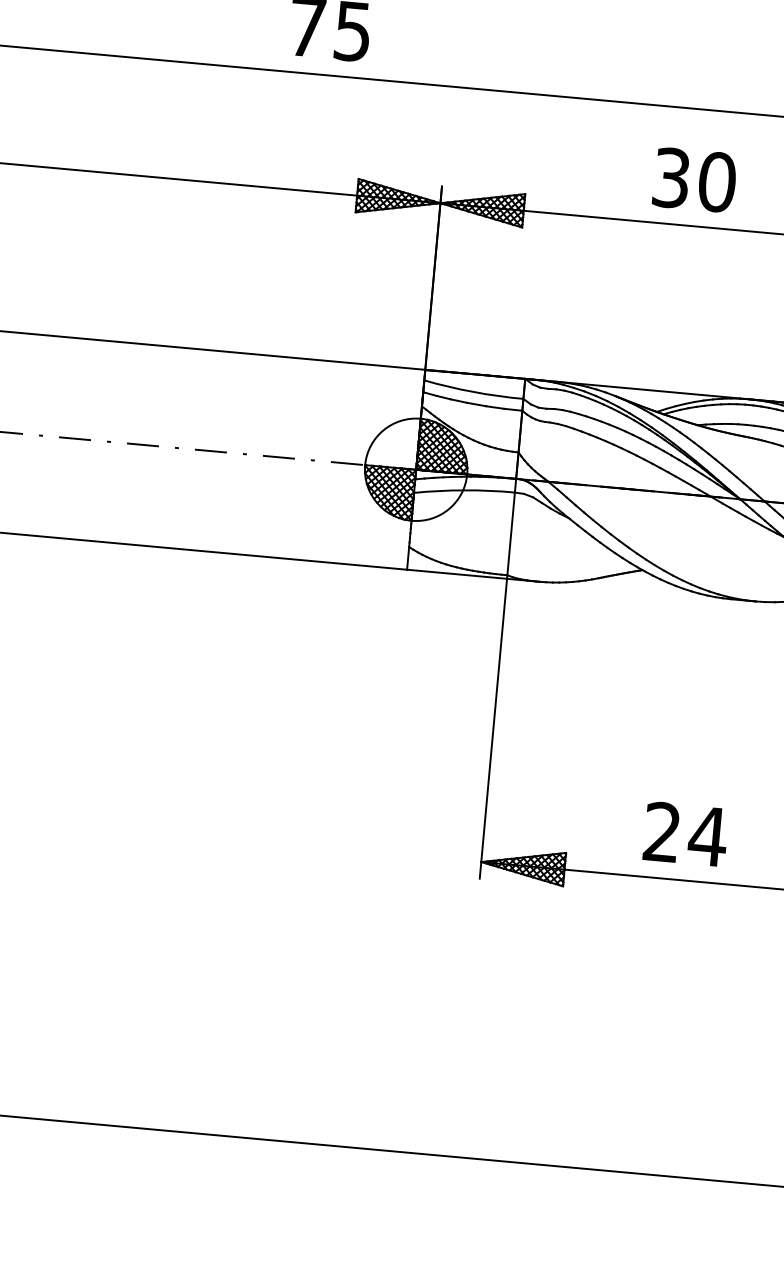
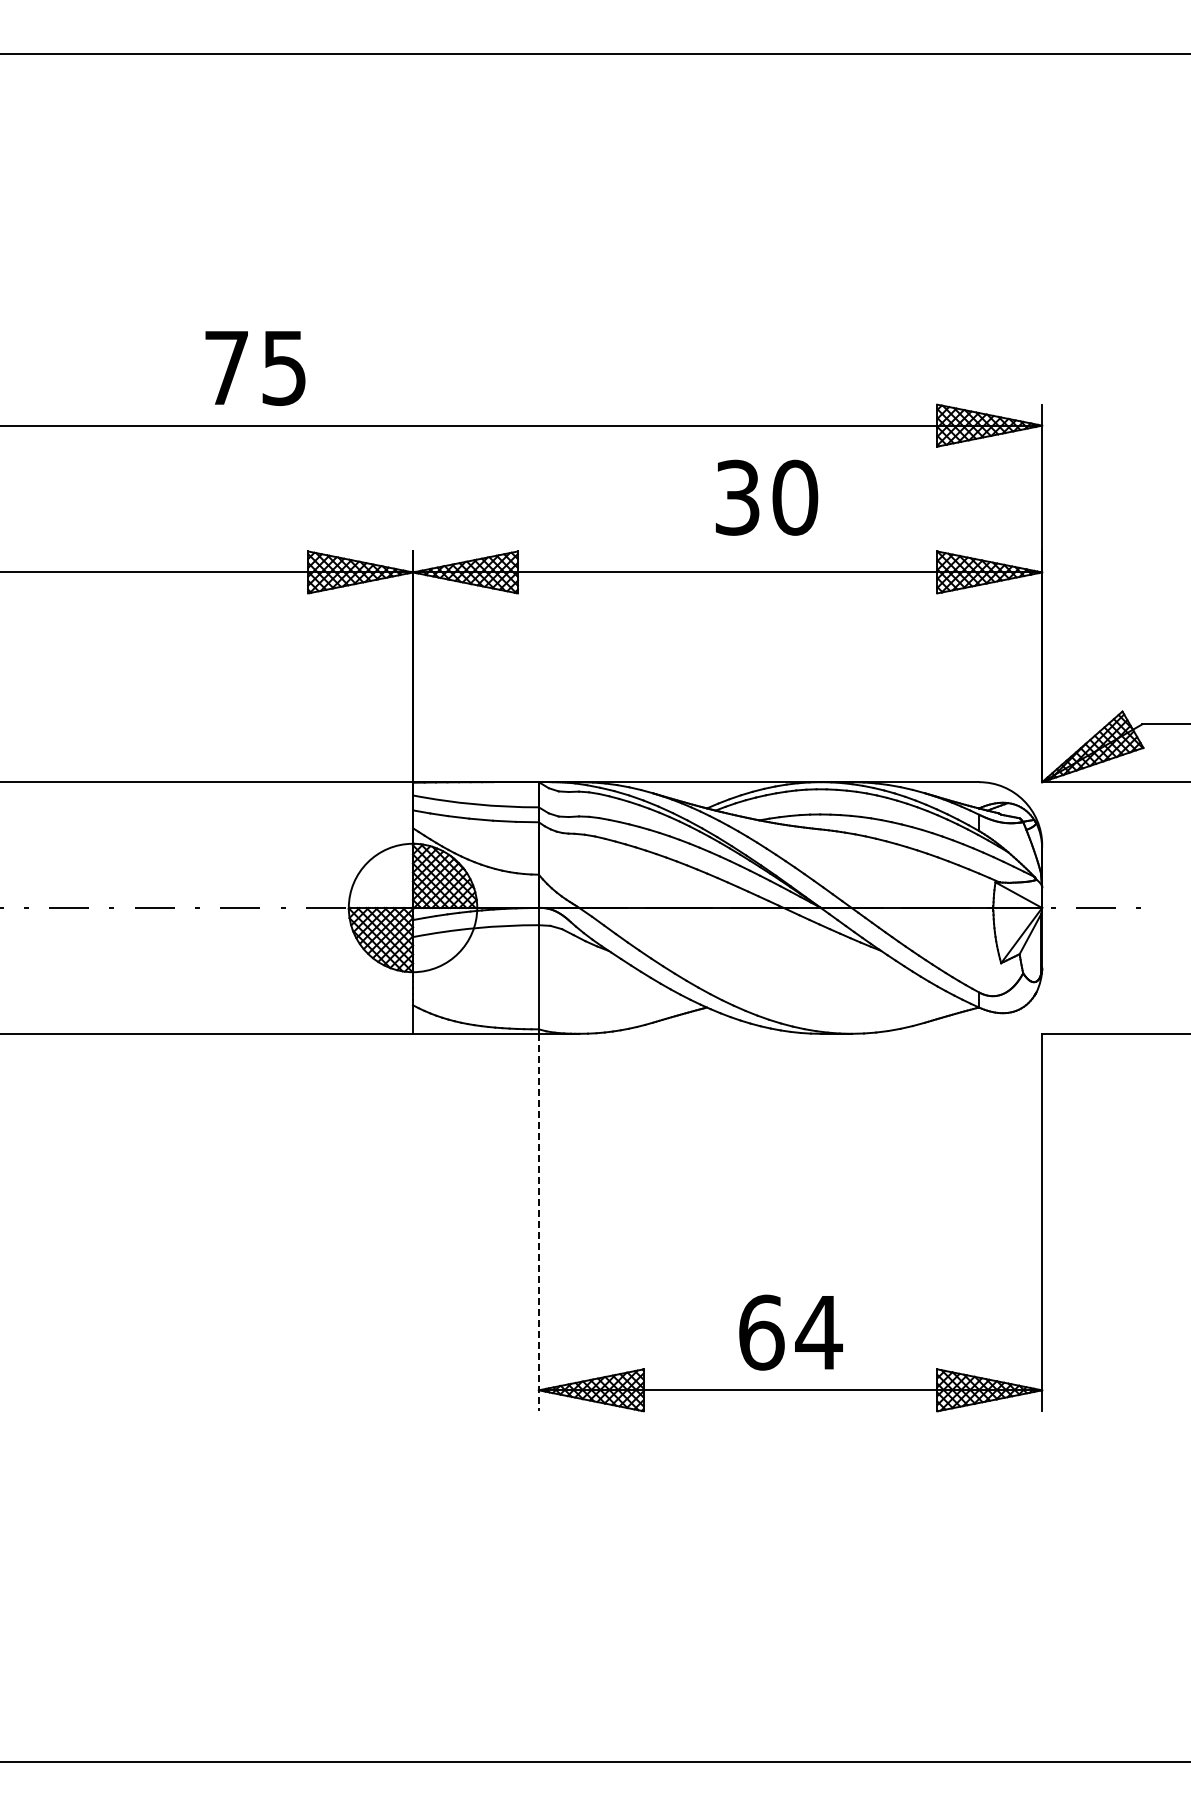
text: (694, 179) -> (766, 497), moved
line: (493, 728) -> (538, 1222), solid -> dashed
text: (662, 832) -> (761, 1332), 24 -> 64

